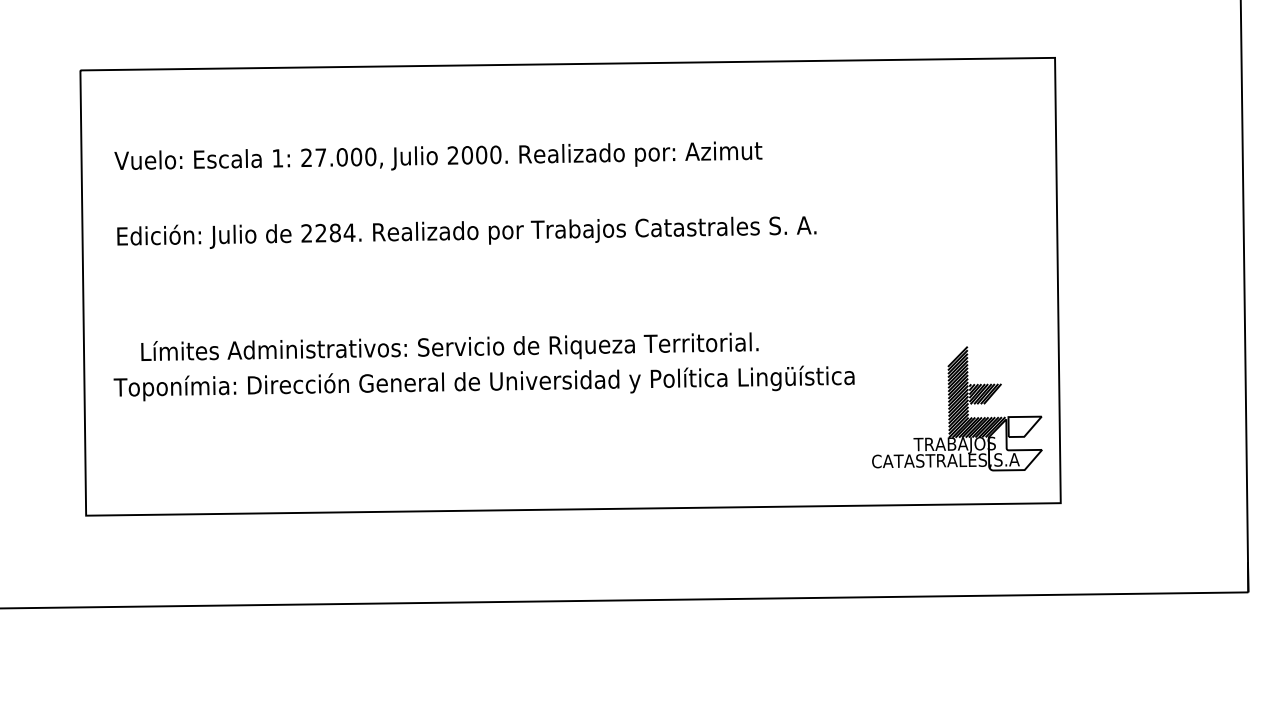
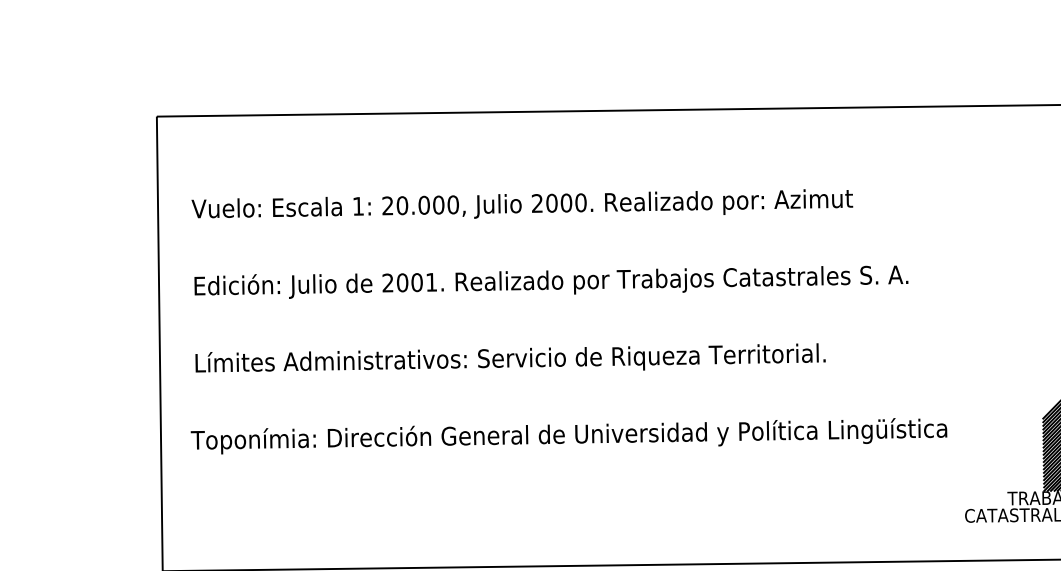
text: (320, 157) -> (401, 205), 27.000, -> 20.000,
text: (335, 232) -> (417, 282), 2284. -> 2001.
text: (449, 346) -> (510, 357), moved

